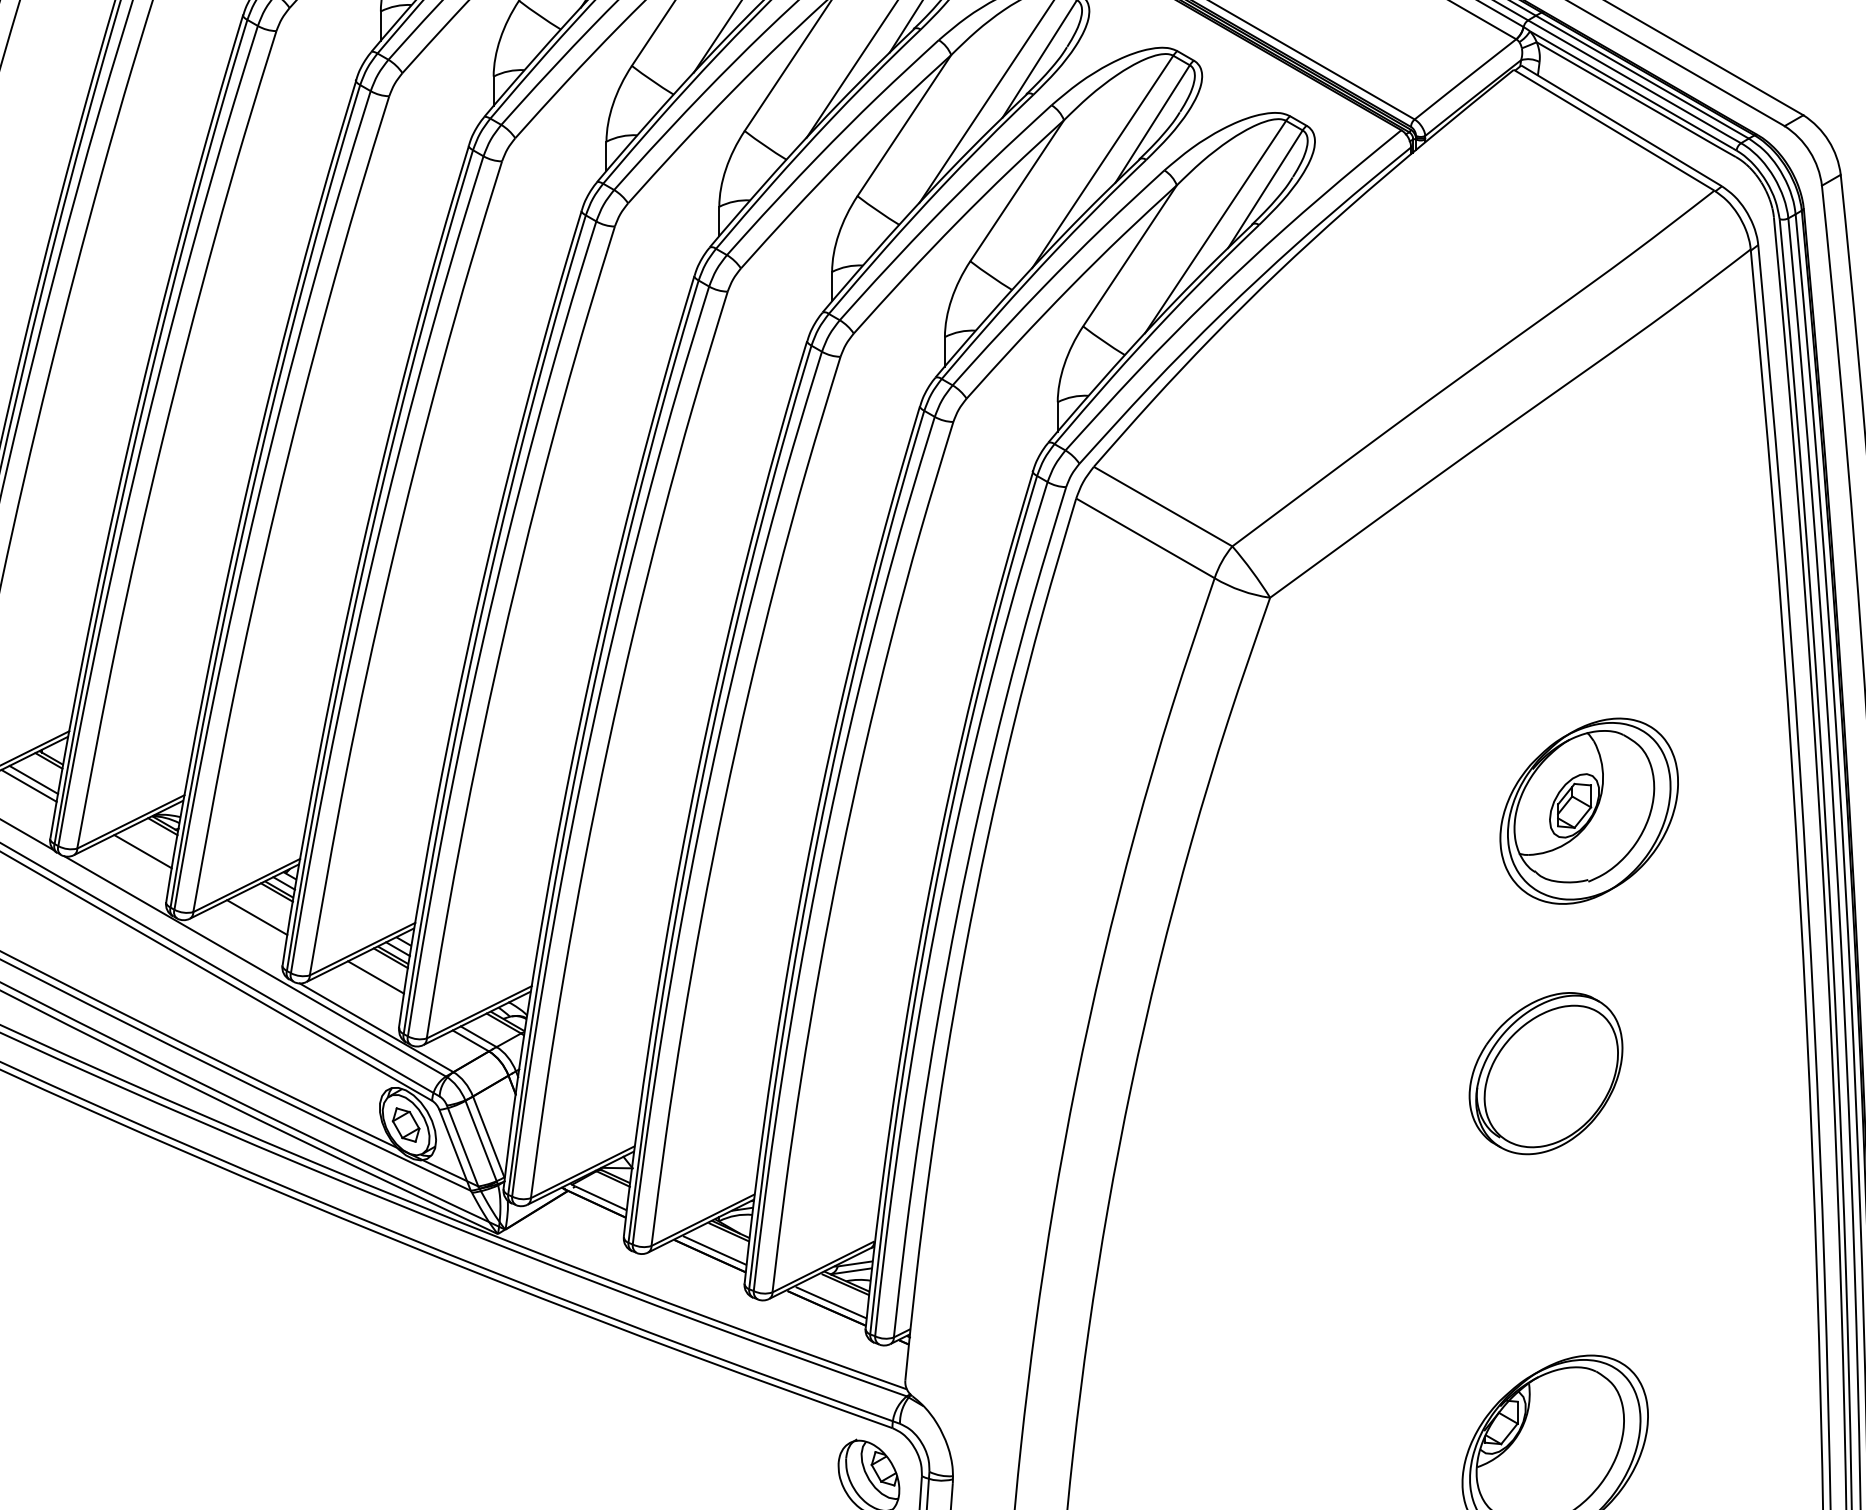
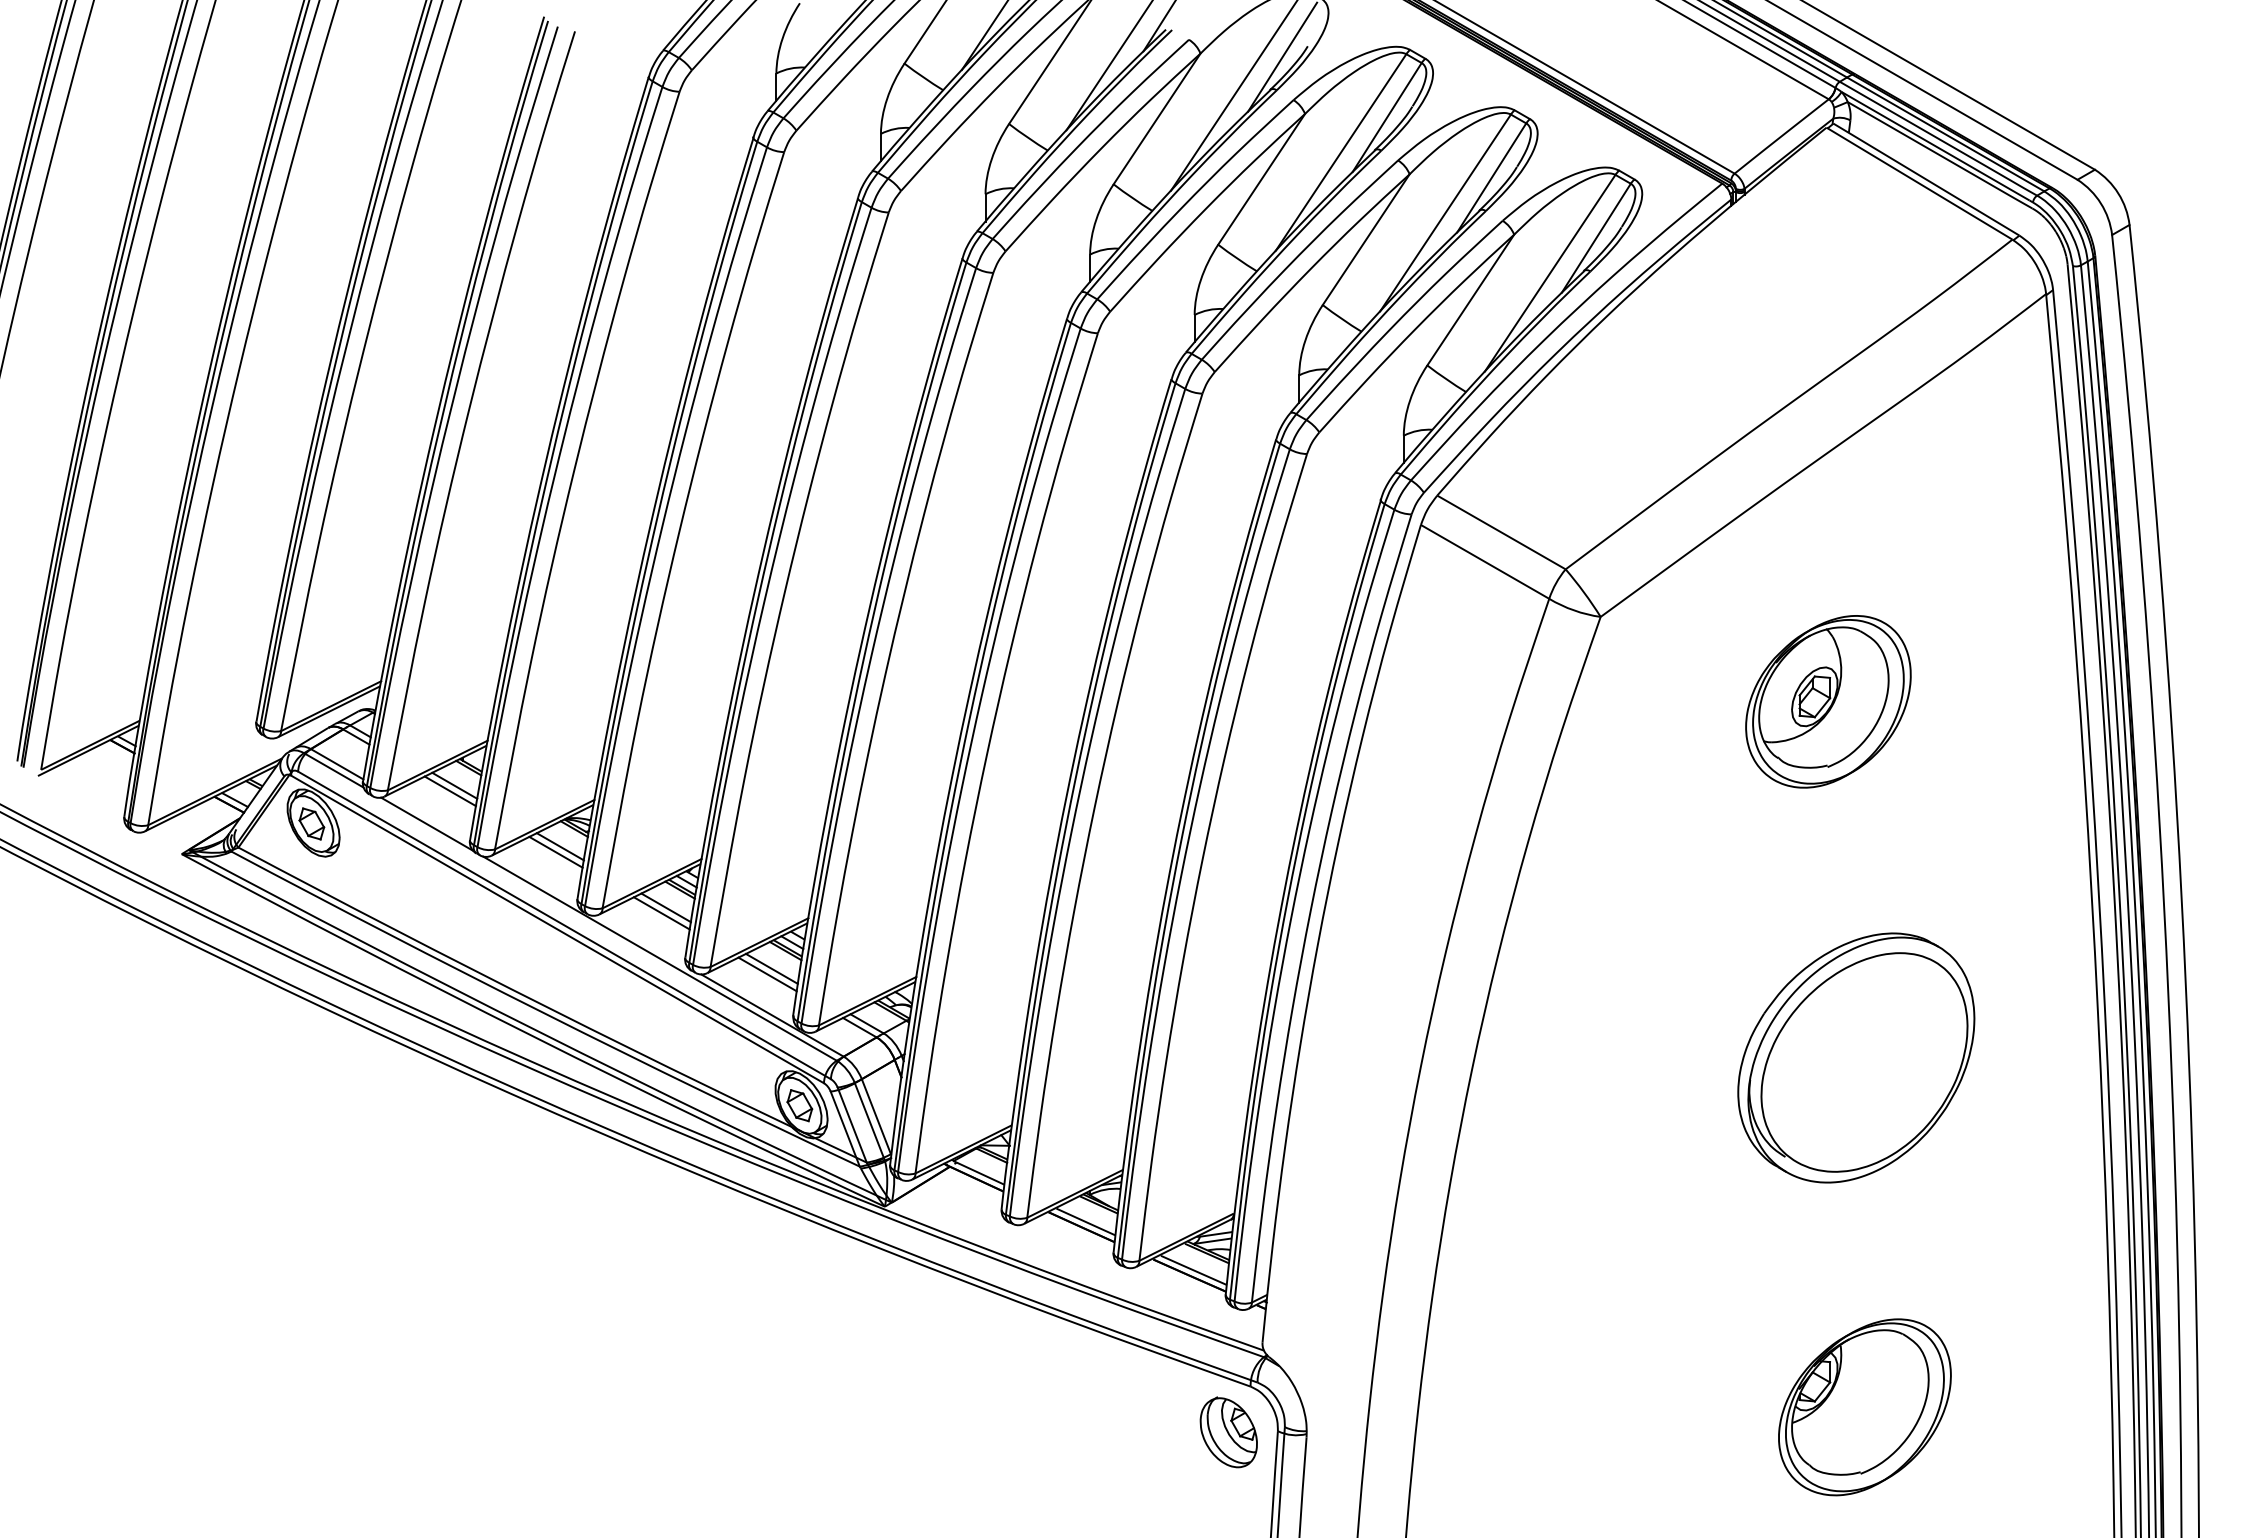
part: (1589, 810) -> (1828, 701), moved
line: (146, 845) -> (559, 846), added
line: (262, 911) -> (666, 907), added
line: (371, 983) -> (767, 974), added
part: (1546, 1073) -> (1856, 1057), size x1.67

